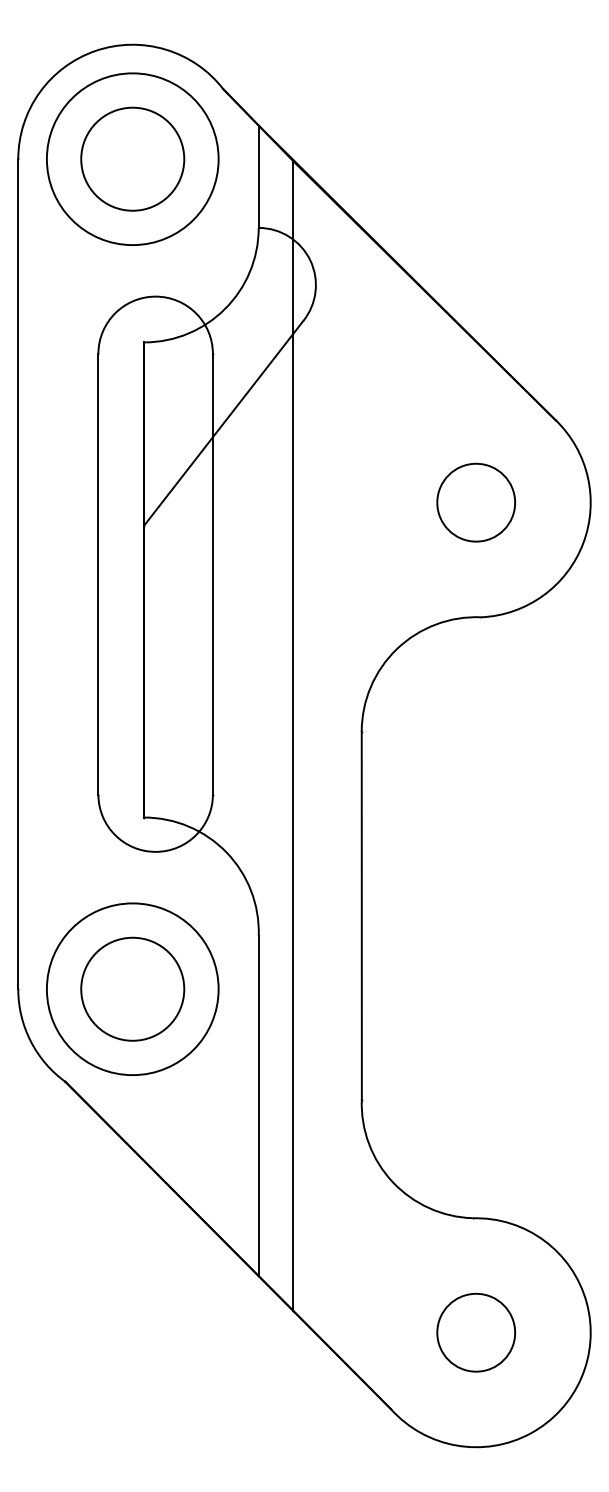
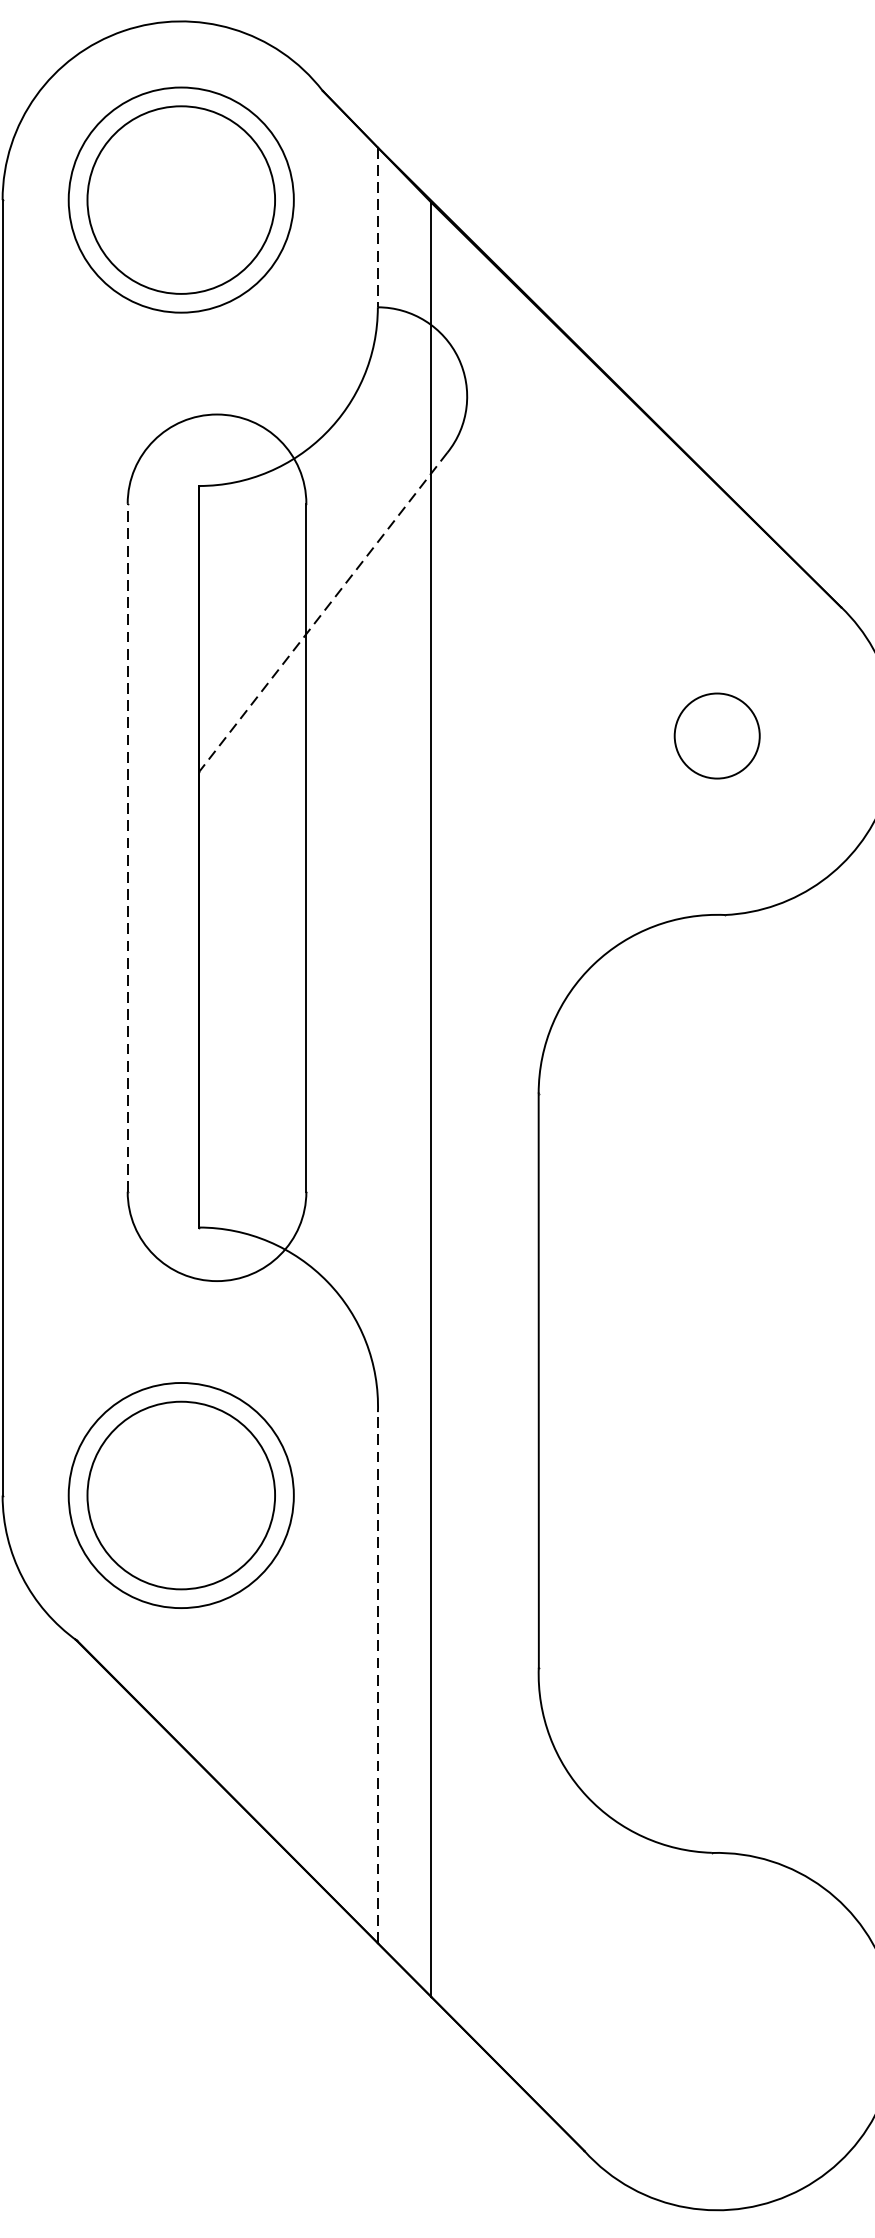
circle: (132, 158) -> (180, 198), size x1.4
circle: (132, 159) -> (180, 200), size x0.7
line: (258, 177) -> (377, 228), solid -> dashed
line: (223, 423) -> (322, 612), solid -> dashed
circle: (475, 502) -> (716, 735), size x0.7
line: (98, 573) -> (127, 846), solid -> dashed
circle: (132, 988) -> (180, 1494), size x1.4
circle: (132, 989) -> (180, 1495), size x0.7
line: (258, 1105) -> (377, 1676), solid -> dashed
circle: (475, 1332) -> (716, 2031), removed

